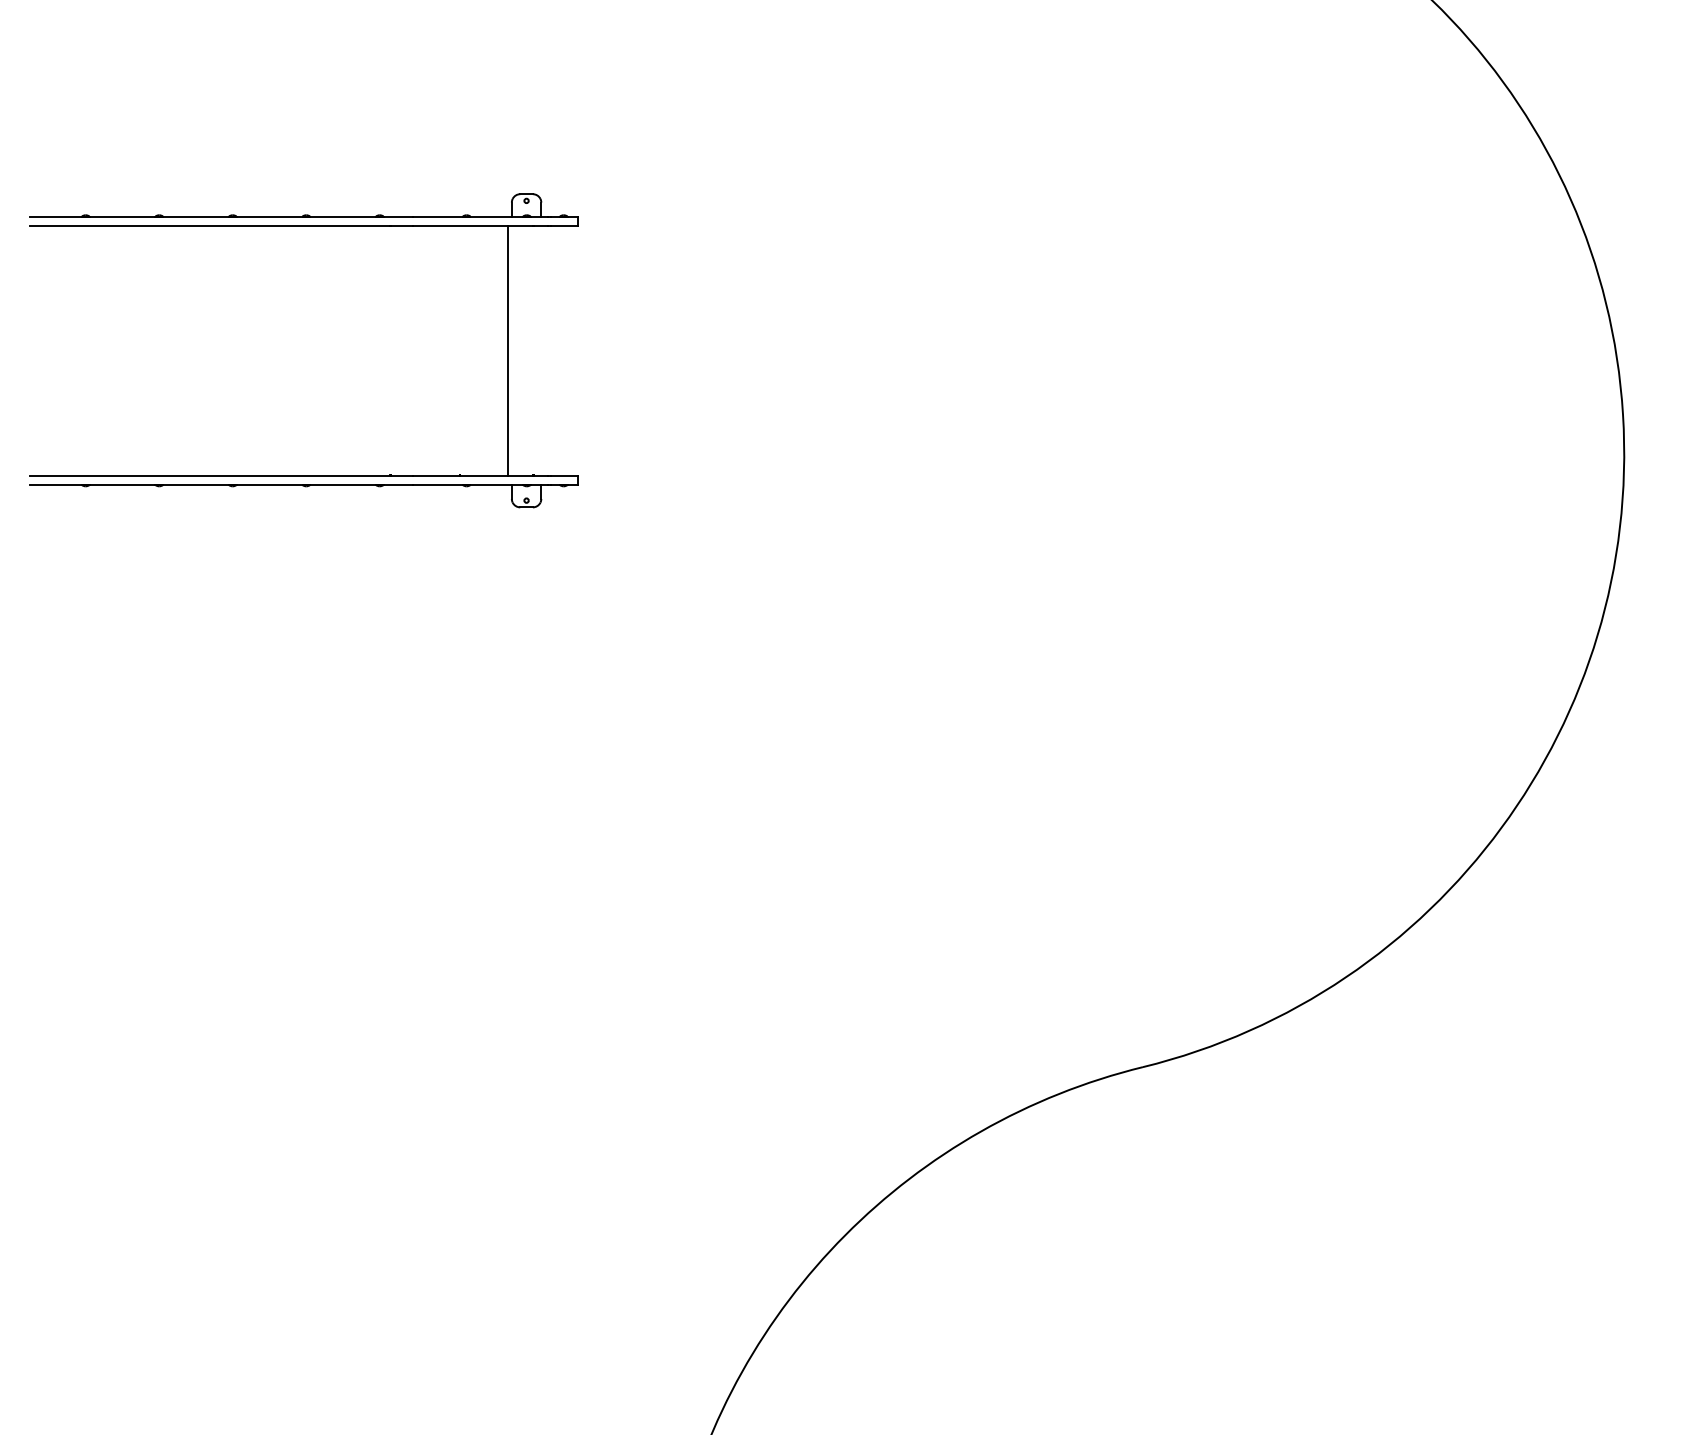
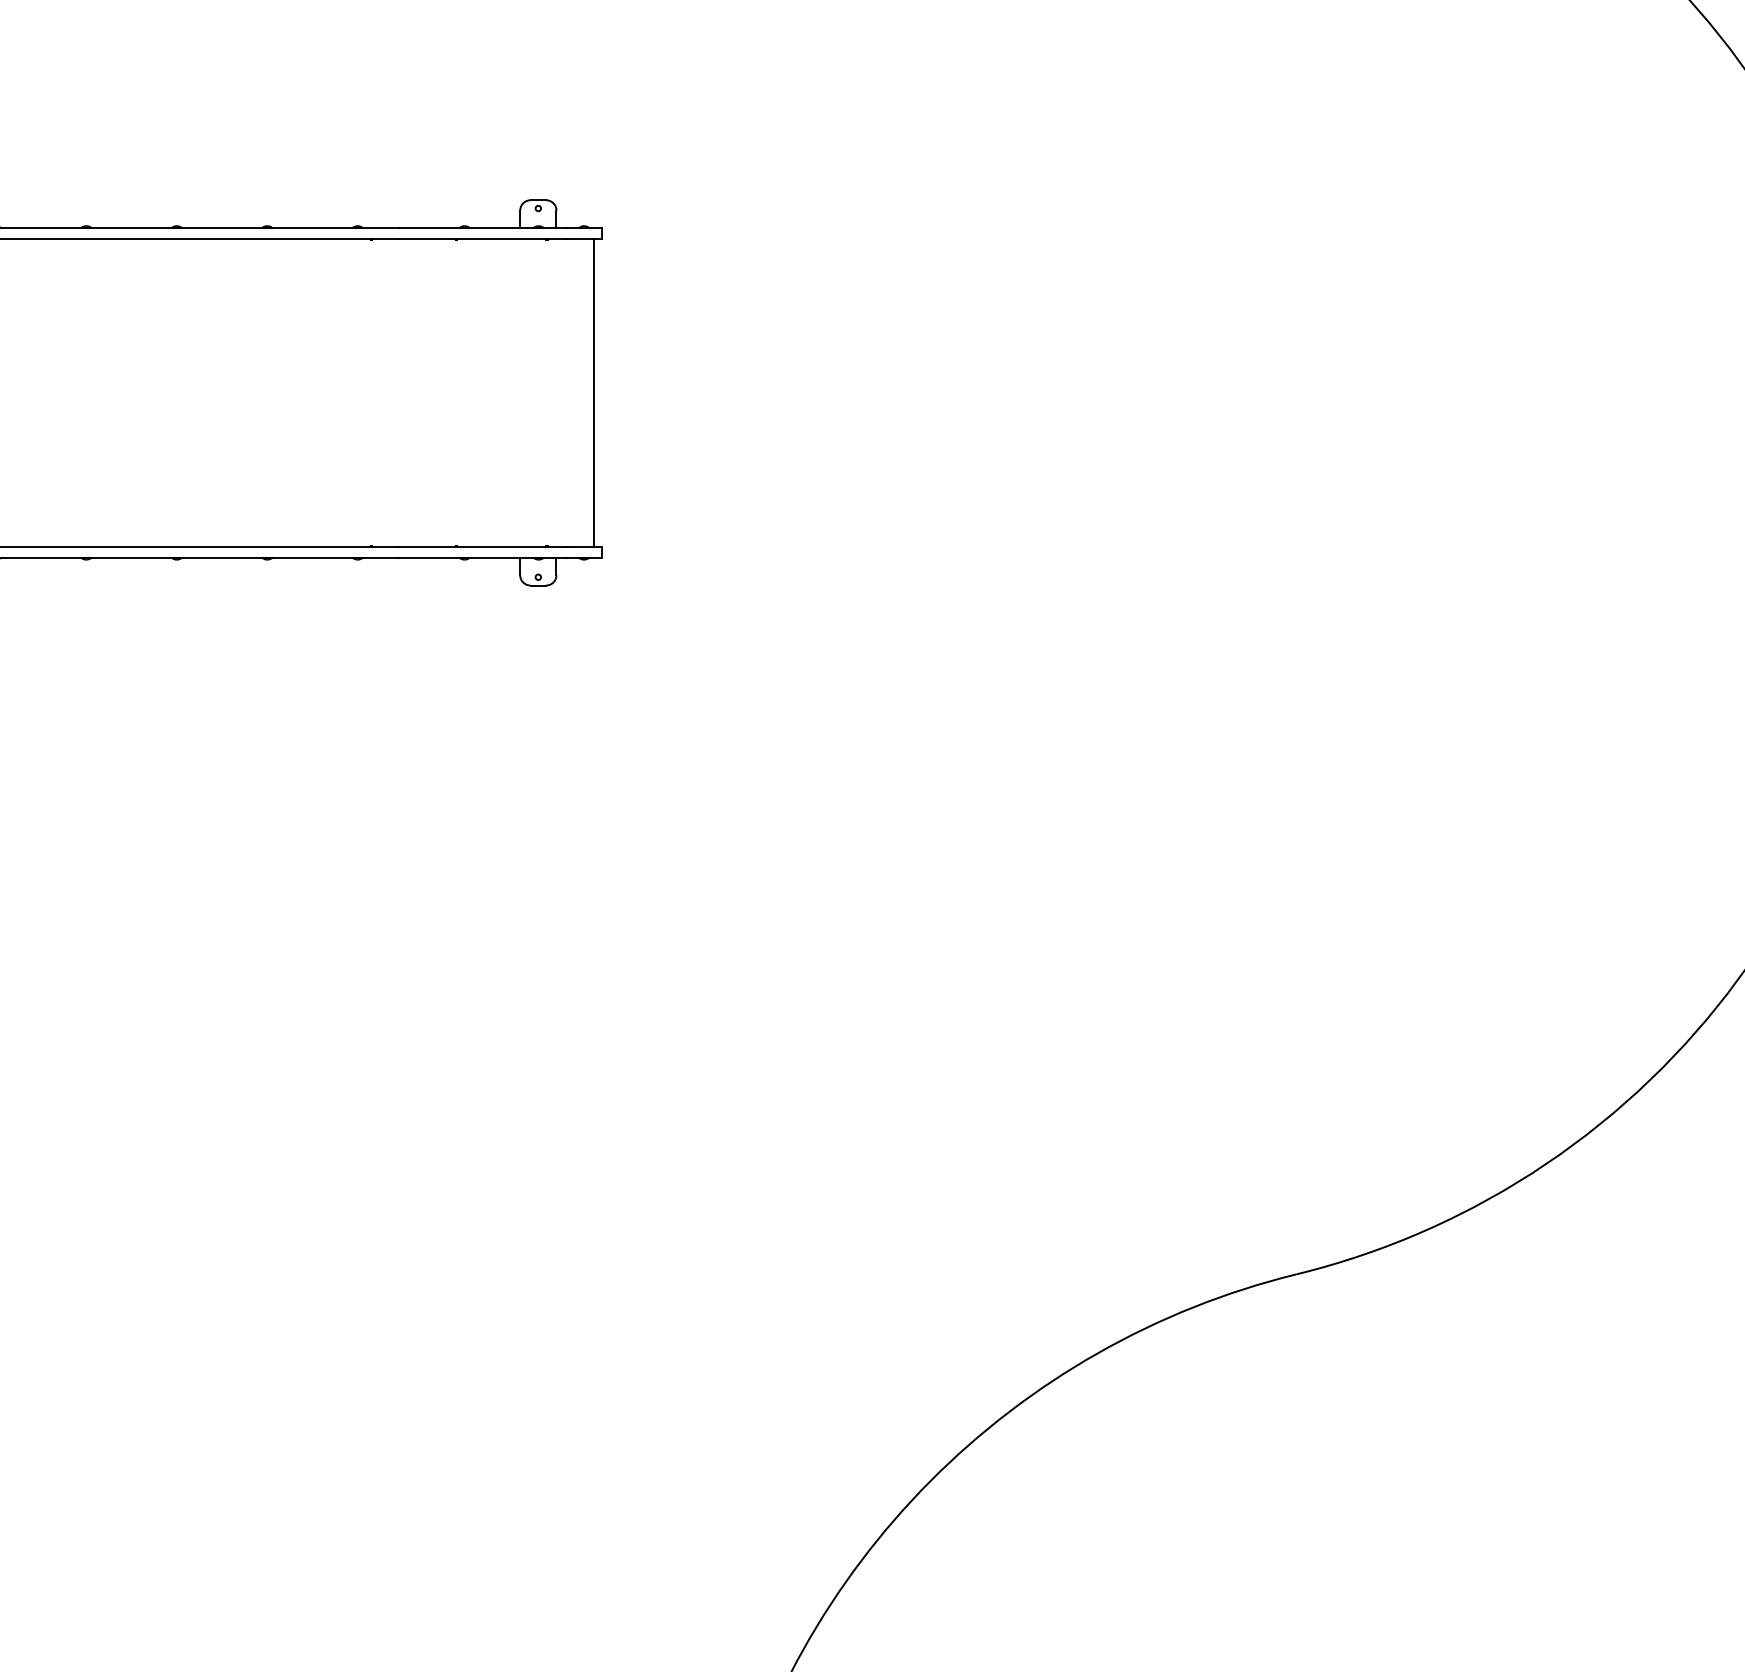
line: (507, 350) -> (593, 392), moved

